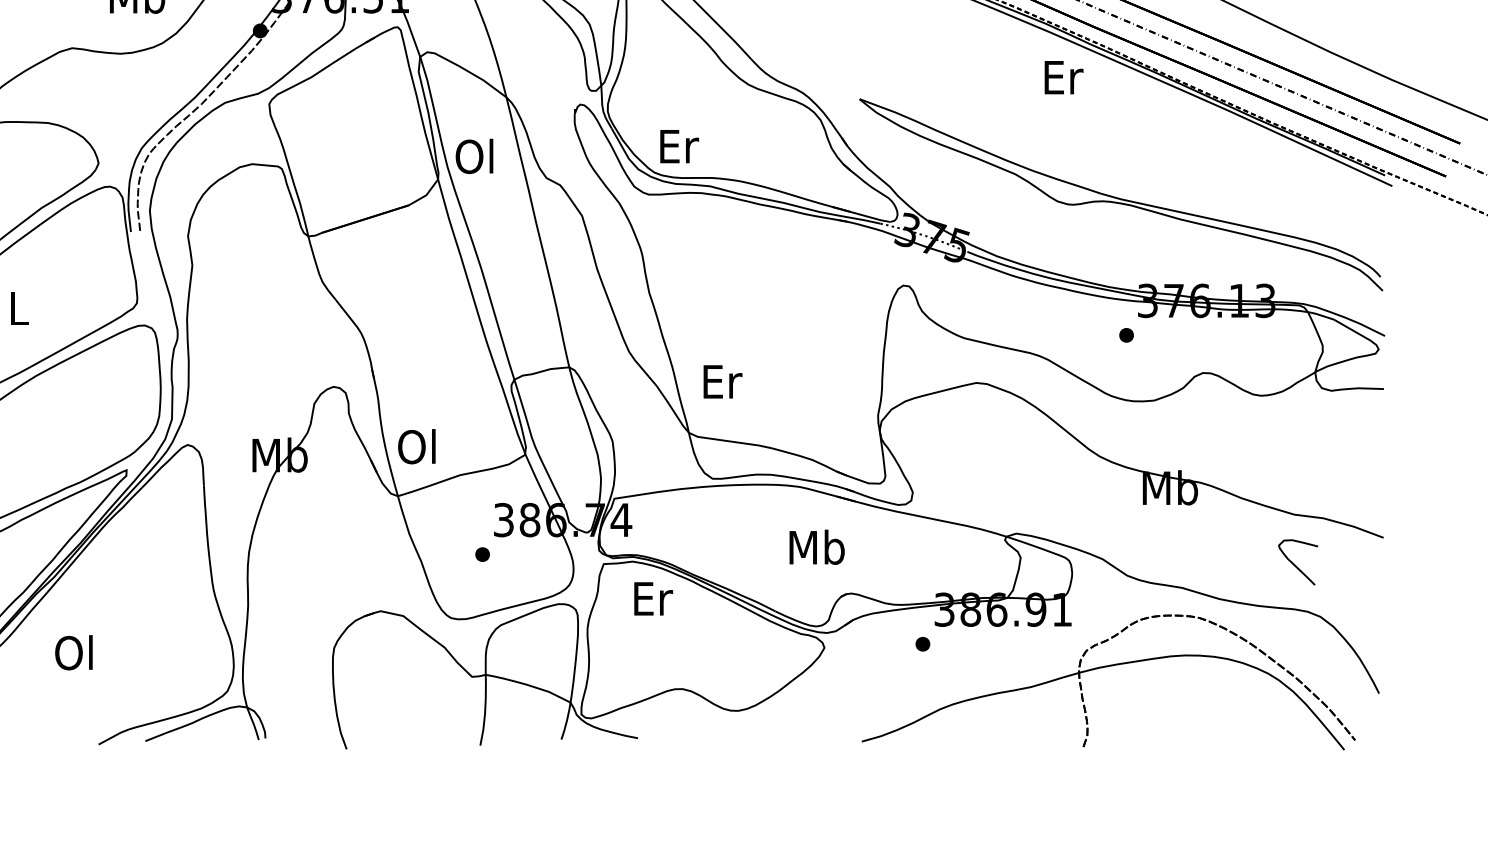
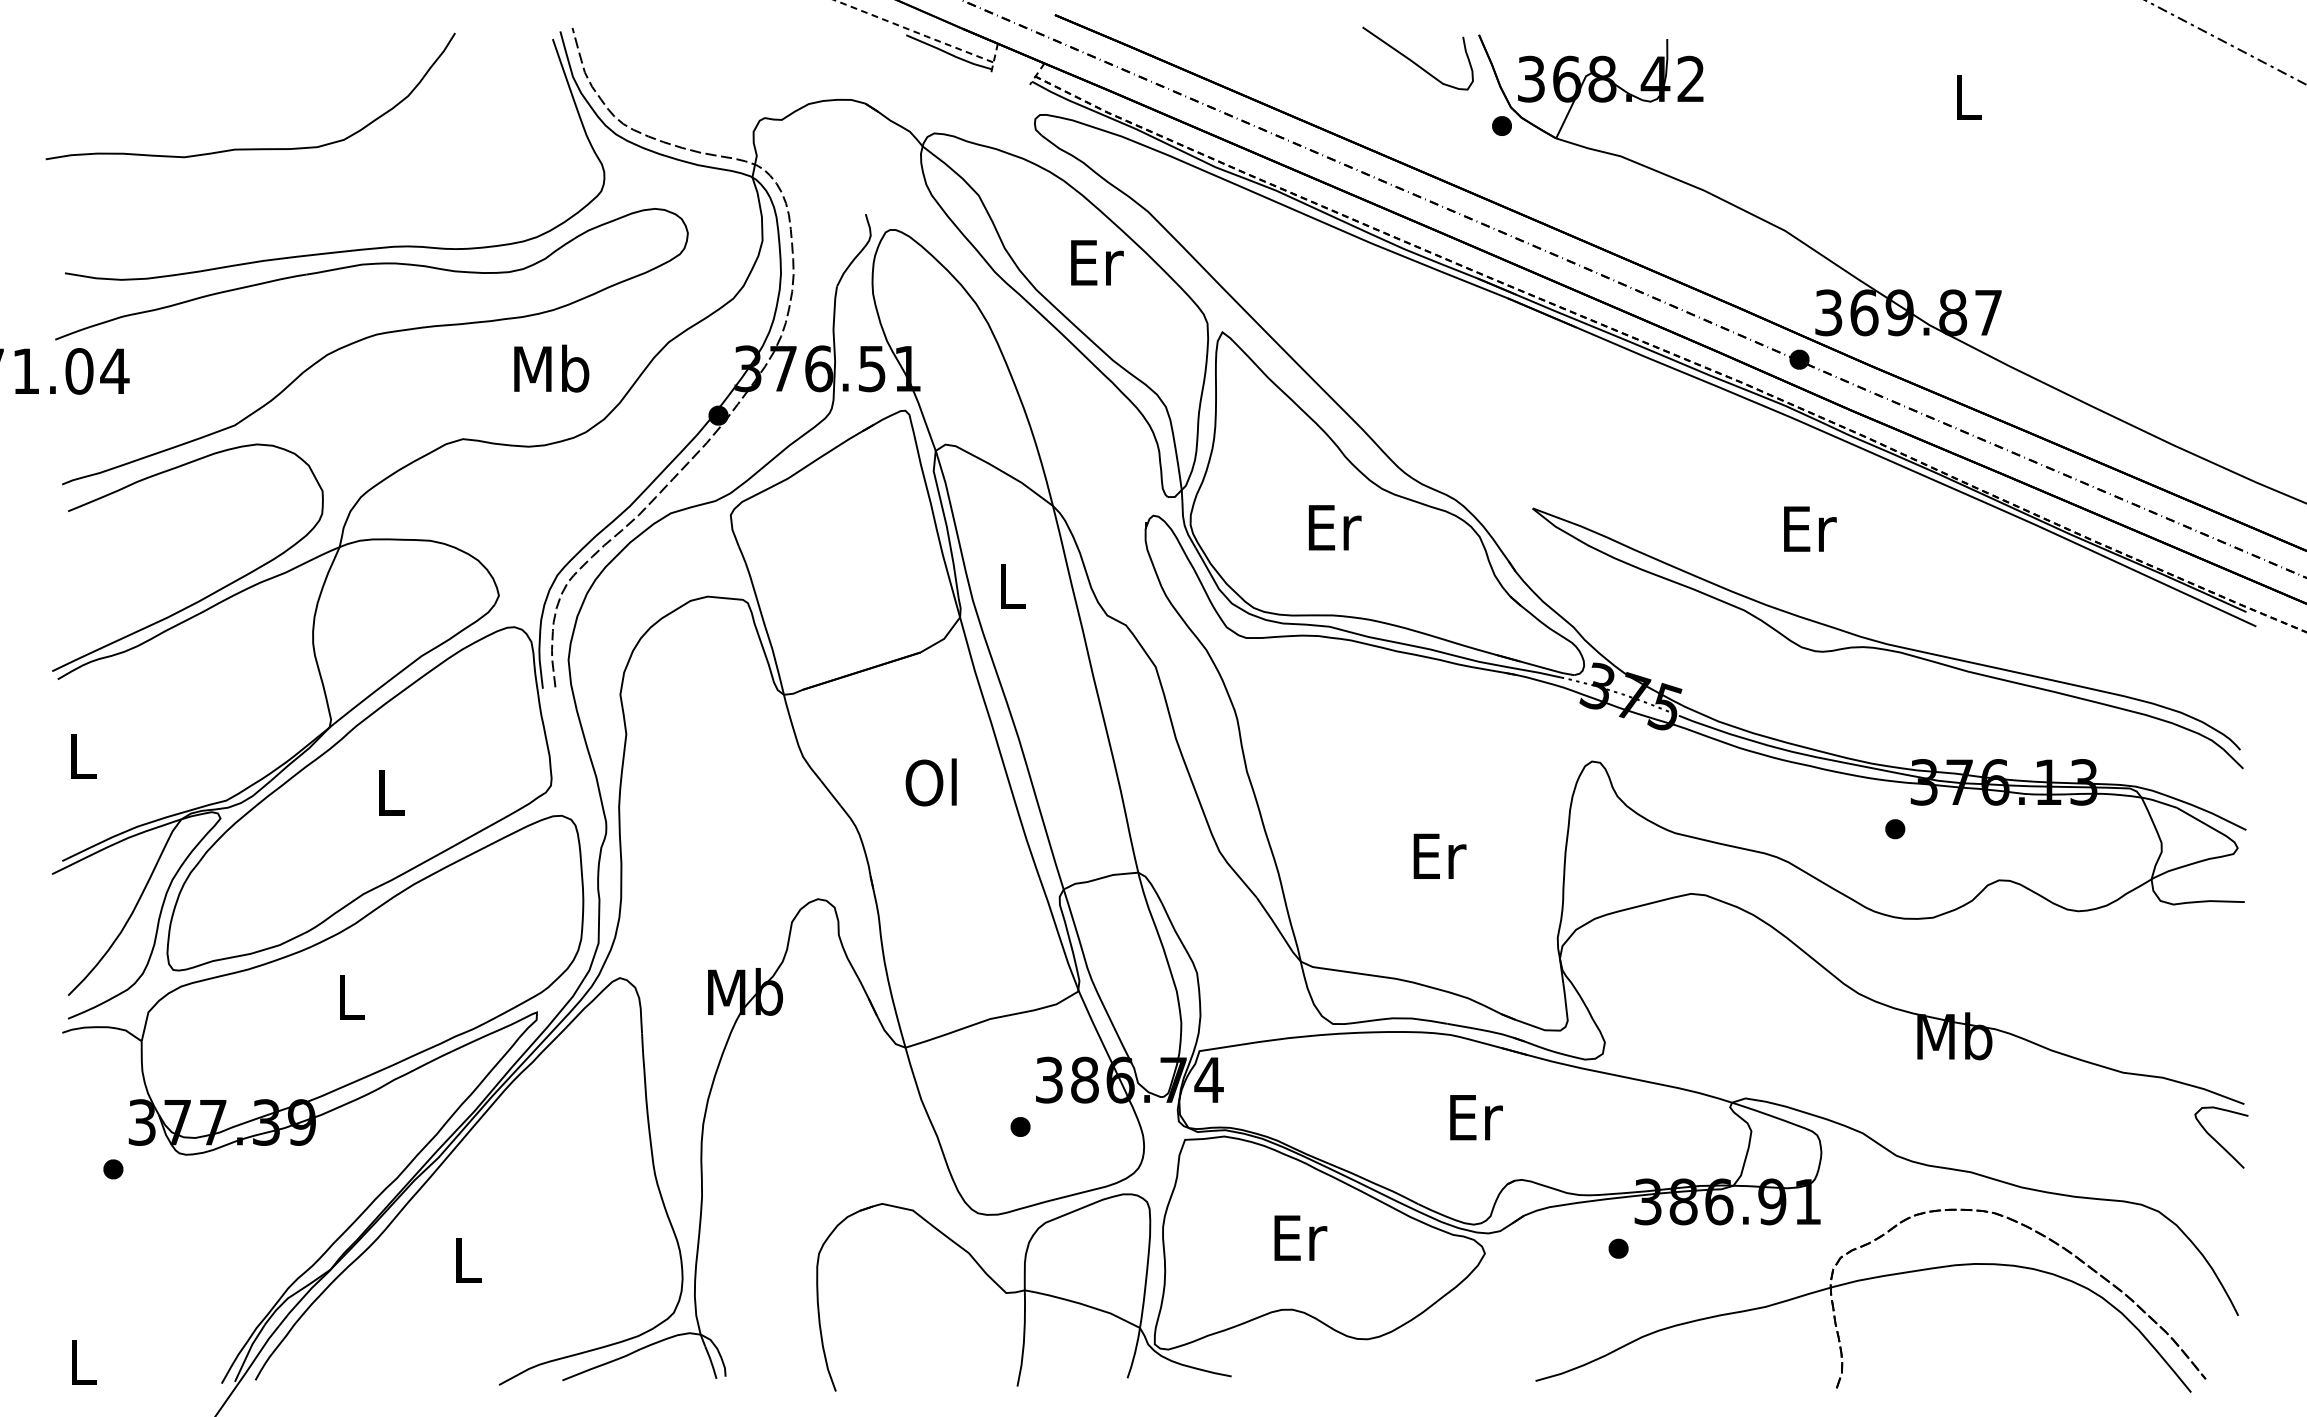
text: (1064, 77) -> (1810, 528), moved
text: (679, 146) -> (1335, 527), moved
text: (474, 156) -> (1009, 586), Ol -> L
text: (722, 381) -> (1439, 855), moved
text: (416, 446) -> (930, 782), moved
text: (816, 547) -> (1474, 1117), Mb -> Er
curve: (1295, 565) -> (2217, 1141), moved
text: (653, 598) -> (1300, 1237), moved
text: (73, 652) -> (465, 1260), Ol -> L

